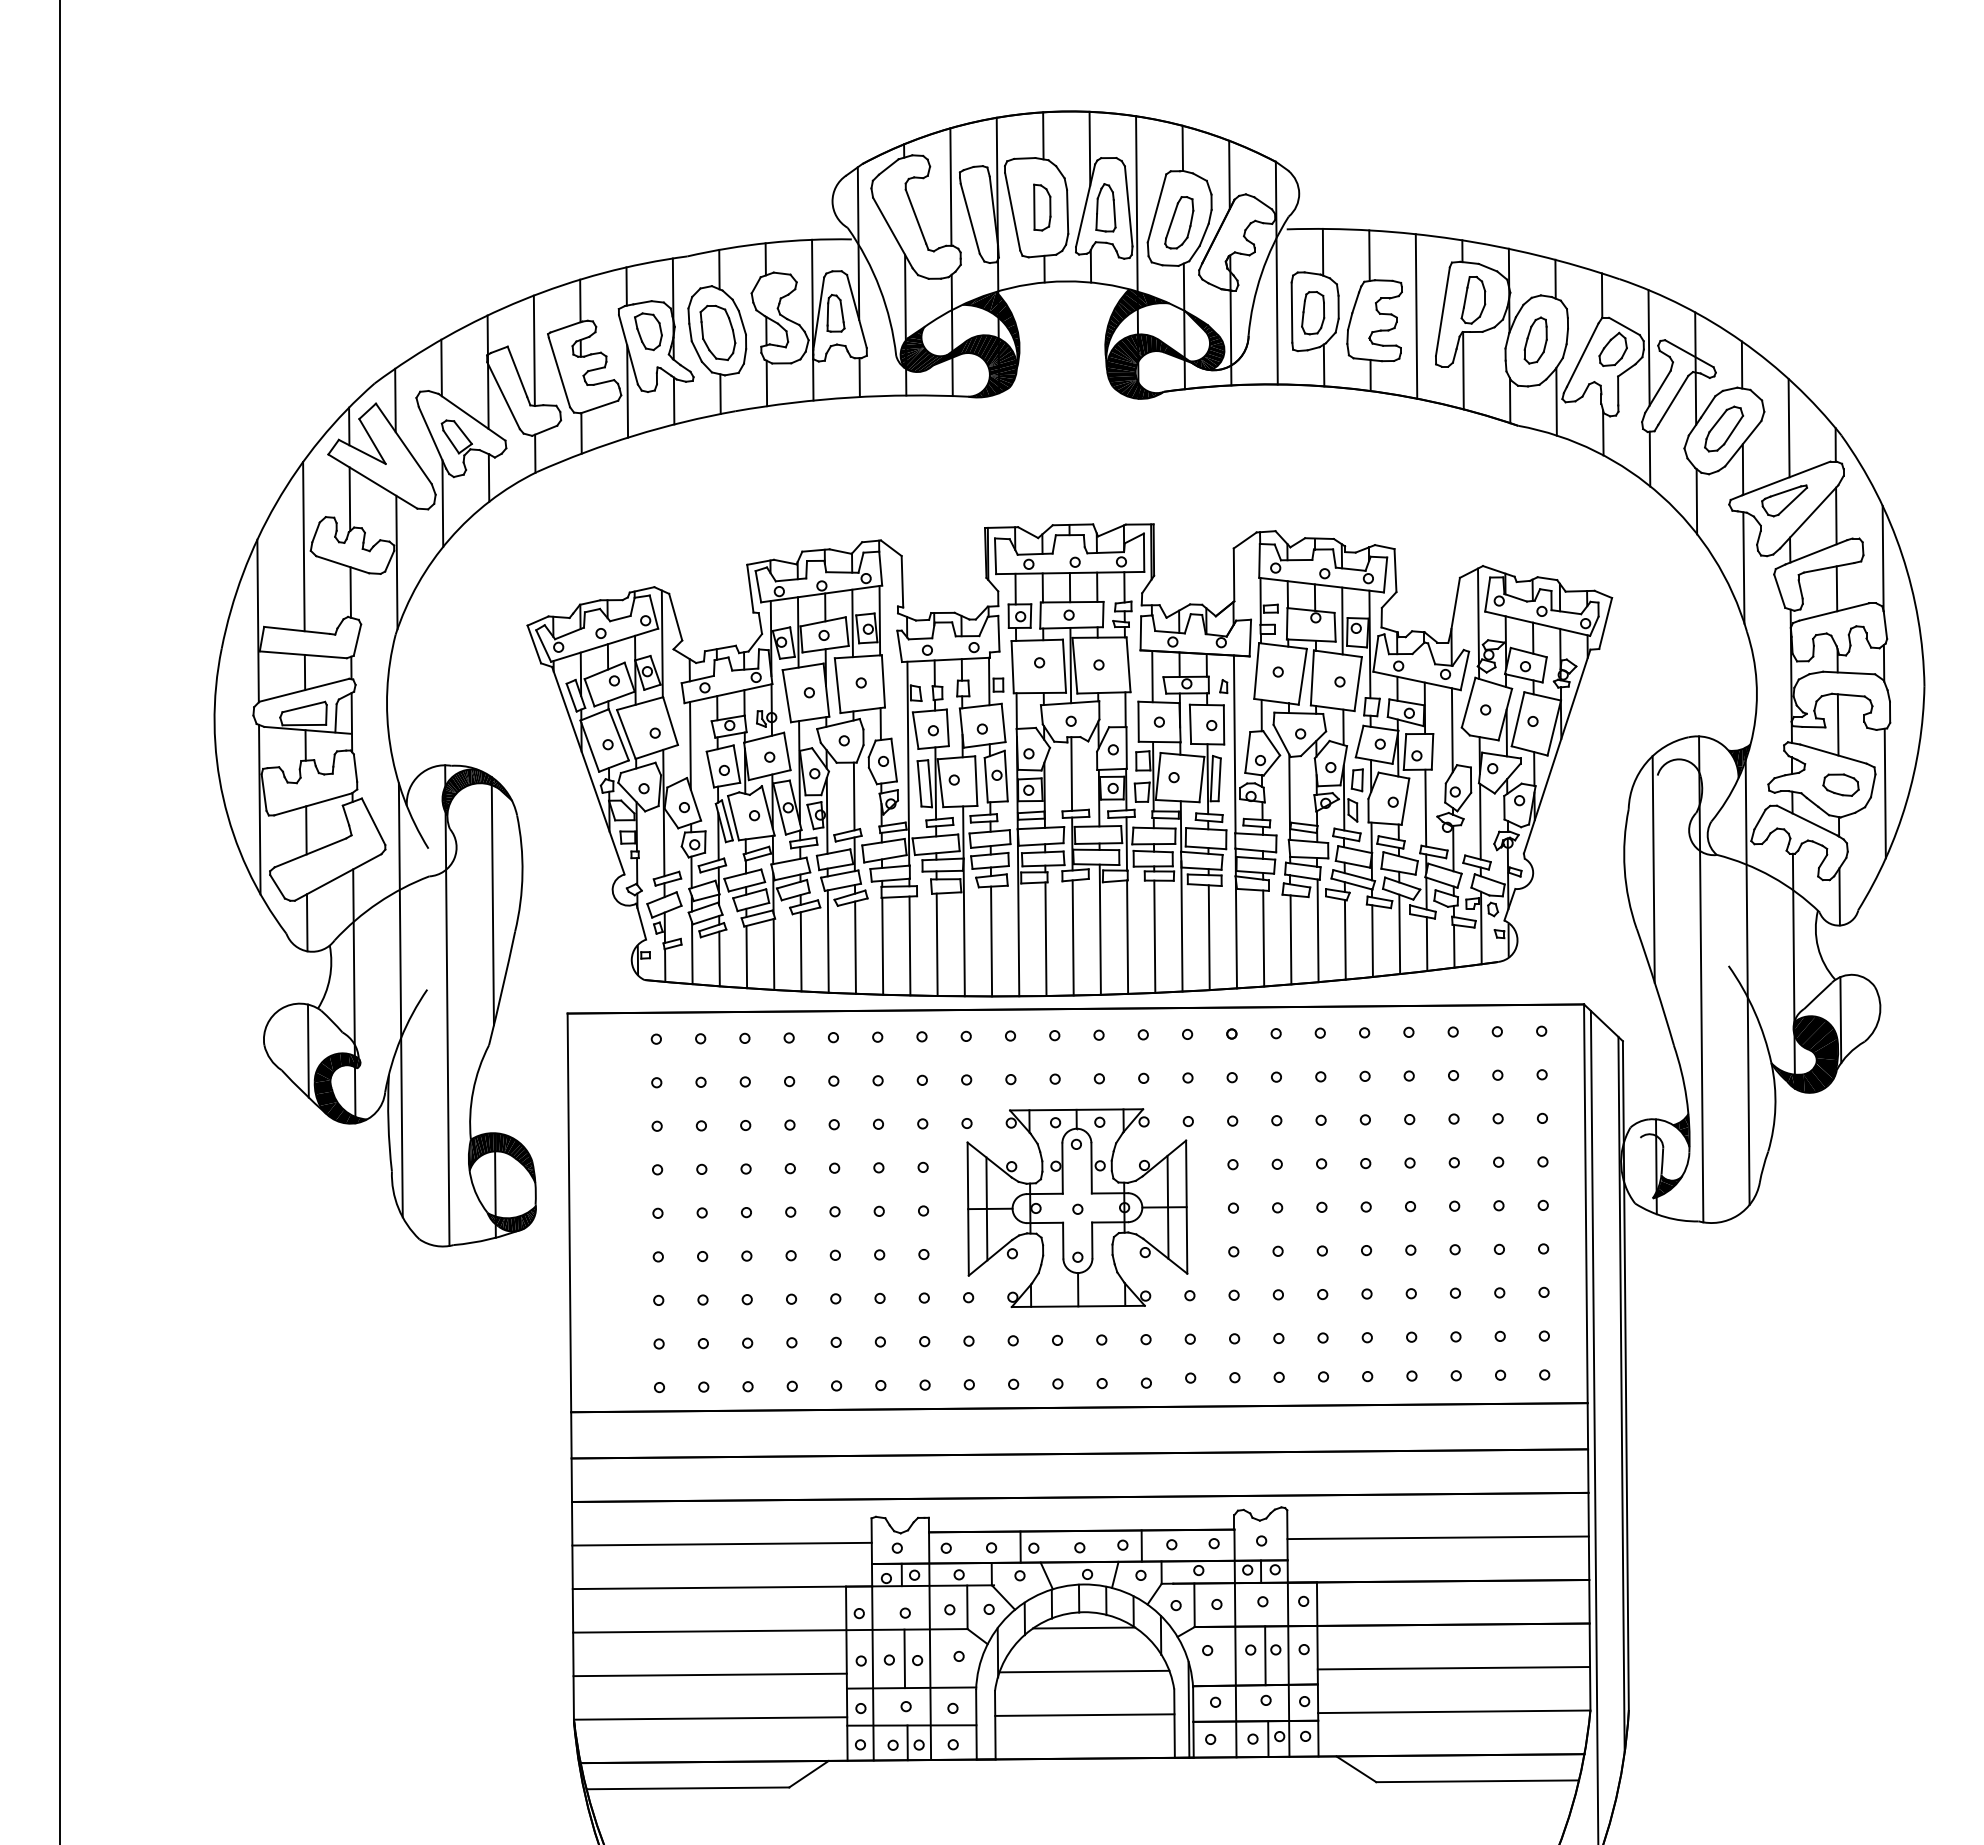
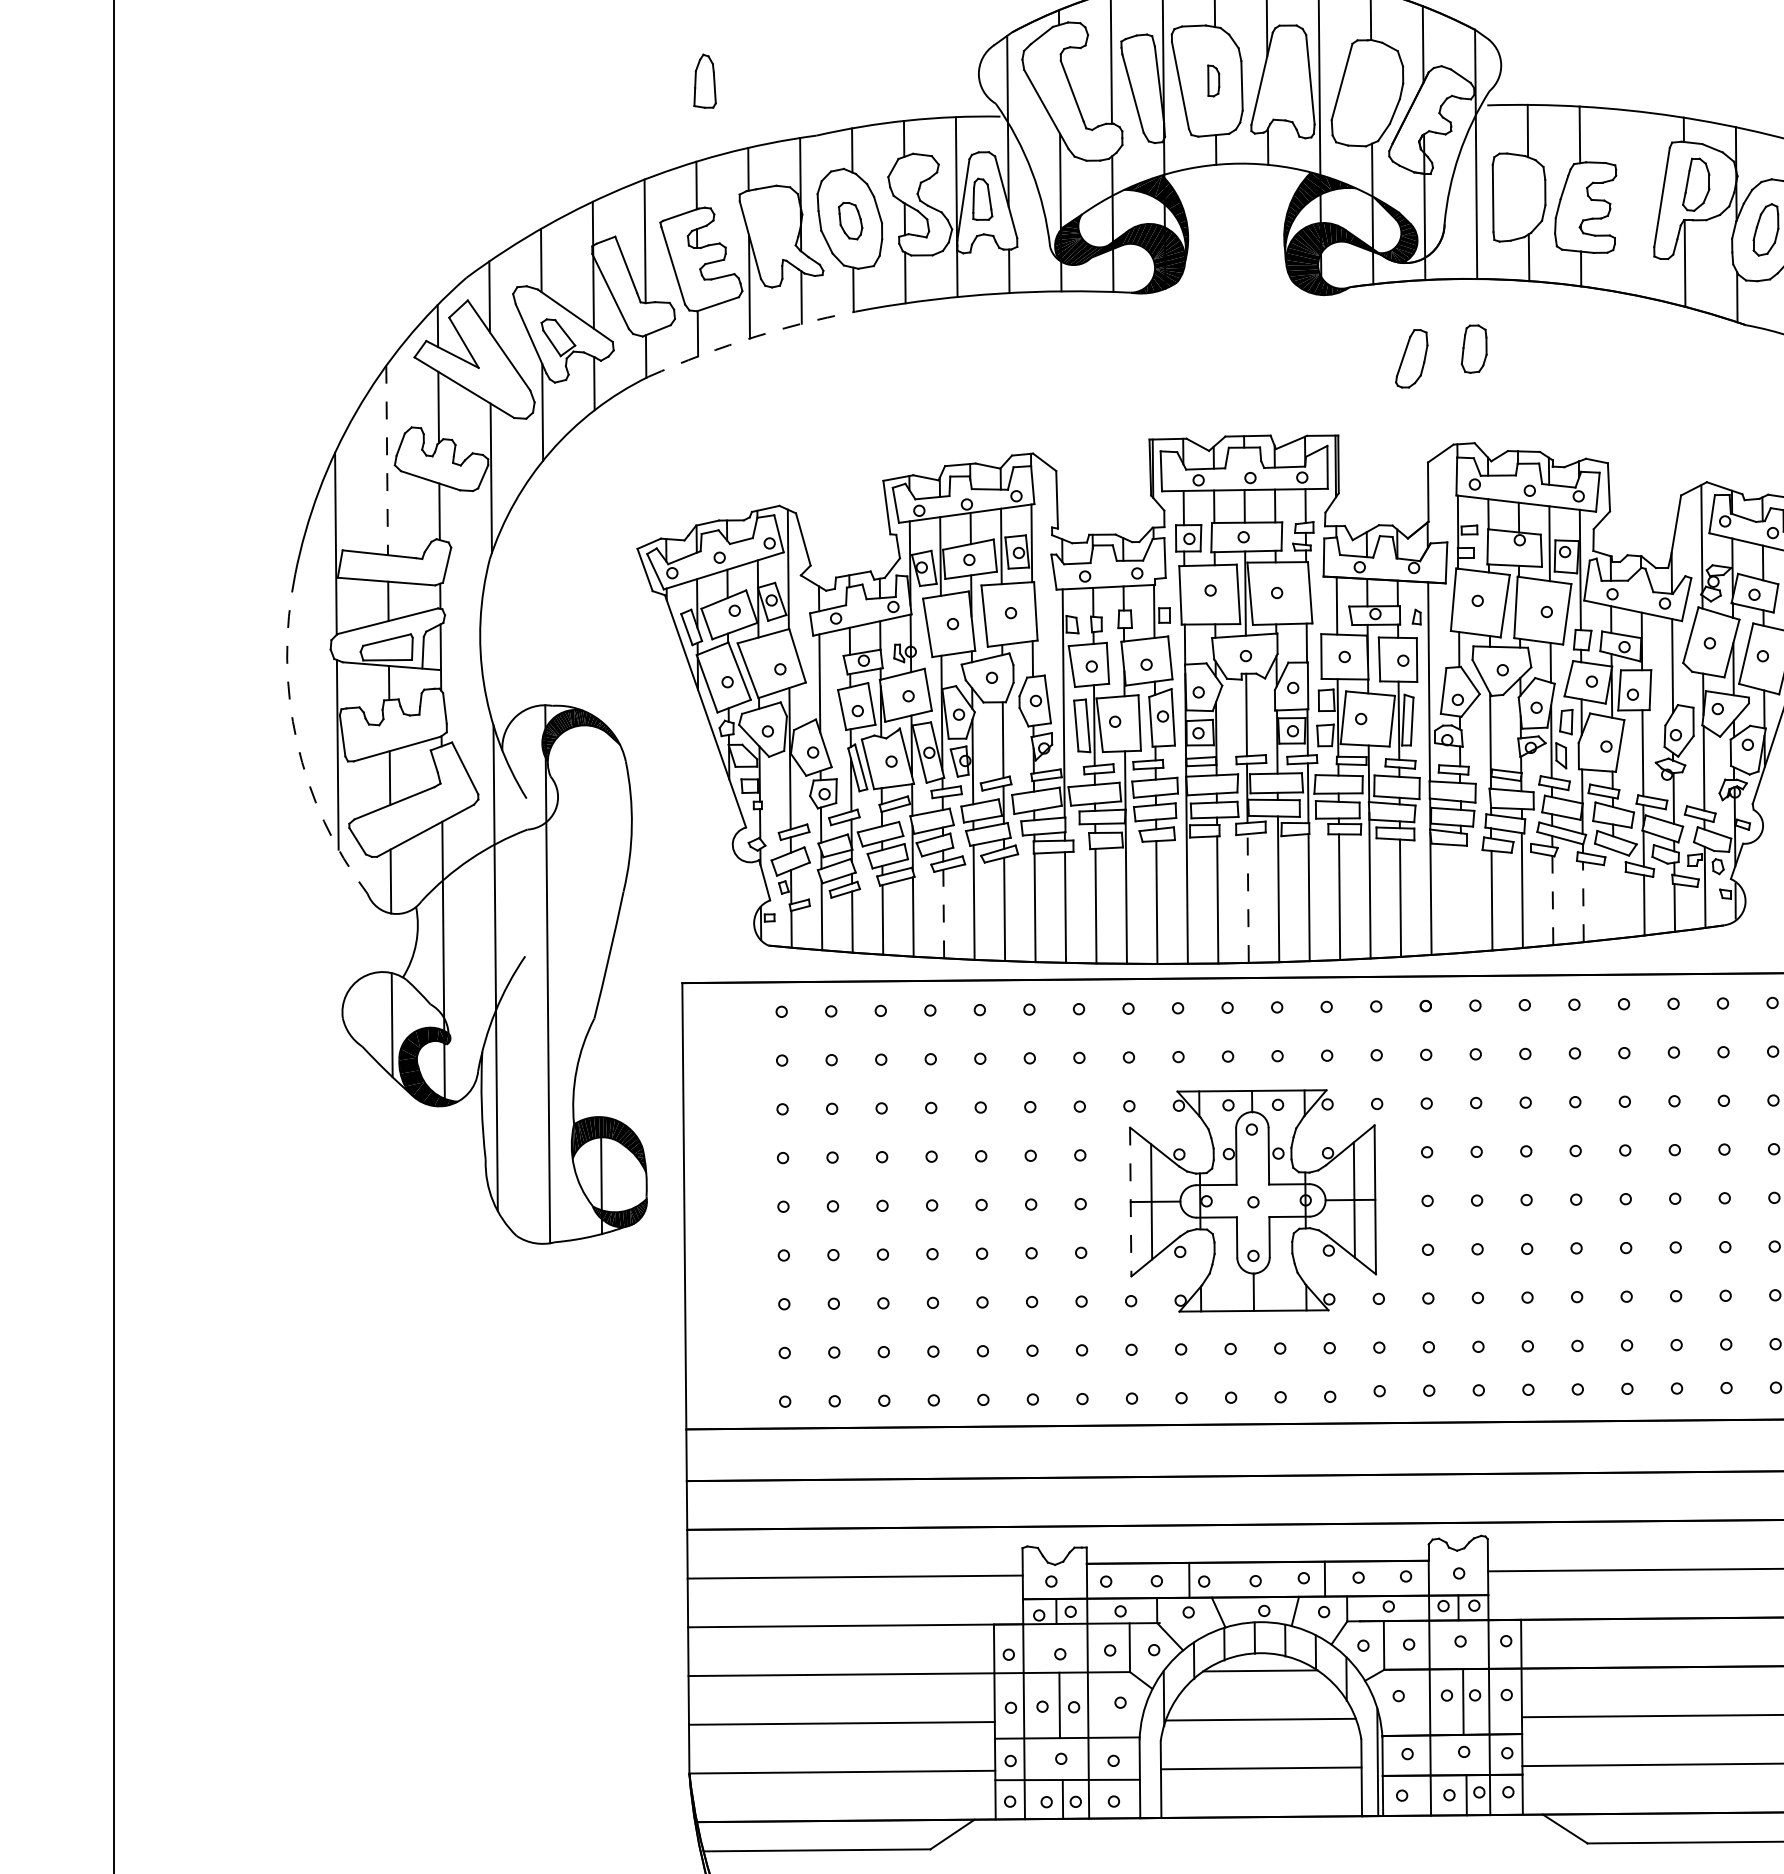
part: (1042, 207) -> (1213, 80), size x0.6
part: (1105, 207) -> (704, 80), moved
part: (1179, 222) -> (1411, 358), moved
part: (1313, 313) -> (1474, 349), moved
line: (1416, 316) -> (1632, 202), removed
part: (648, 331) -> (772, 219), removed
part: (717, 332) -> (850, 220), size x0.6
arc: (634, 435) -> (757, 336), solid -> dashed
line: (303, 546) -> (386, 460), solid -> dashed
arc: (223, 798) -> (297, 742), solid -> dashed
line: (492, 901) -> (598, 857), removed
line: (1399, 934) -> (1613, 894), removed
line: (1073, 937) -> (1248, 898), solid -> dashed
line: (1263, 938) -> (1461, 899), removed
line: (1345, 939) -> (1553, 900), solid -> dashed
line: (1372, 941) -> (1583, 902), solid -> dashed
line: (801, 951) -> (944, 913), solid -> dashed
line: (968, 1209) -> (1131, 1202), solid -> dashed

